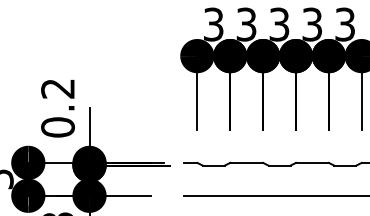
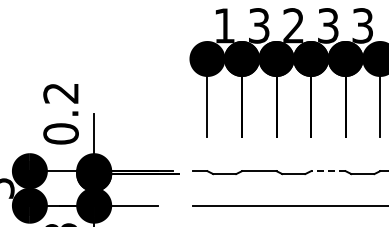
text: (213, 24) -> (224, 25), 3 -> 1
text: (279, 24) -> (293, 25), 3 -> 2
line: (311, 163) -> (327, 171), solid -> dashed

